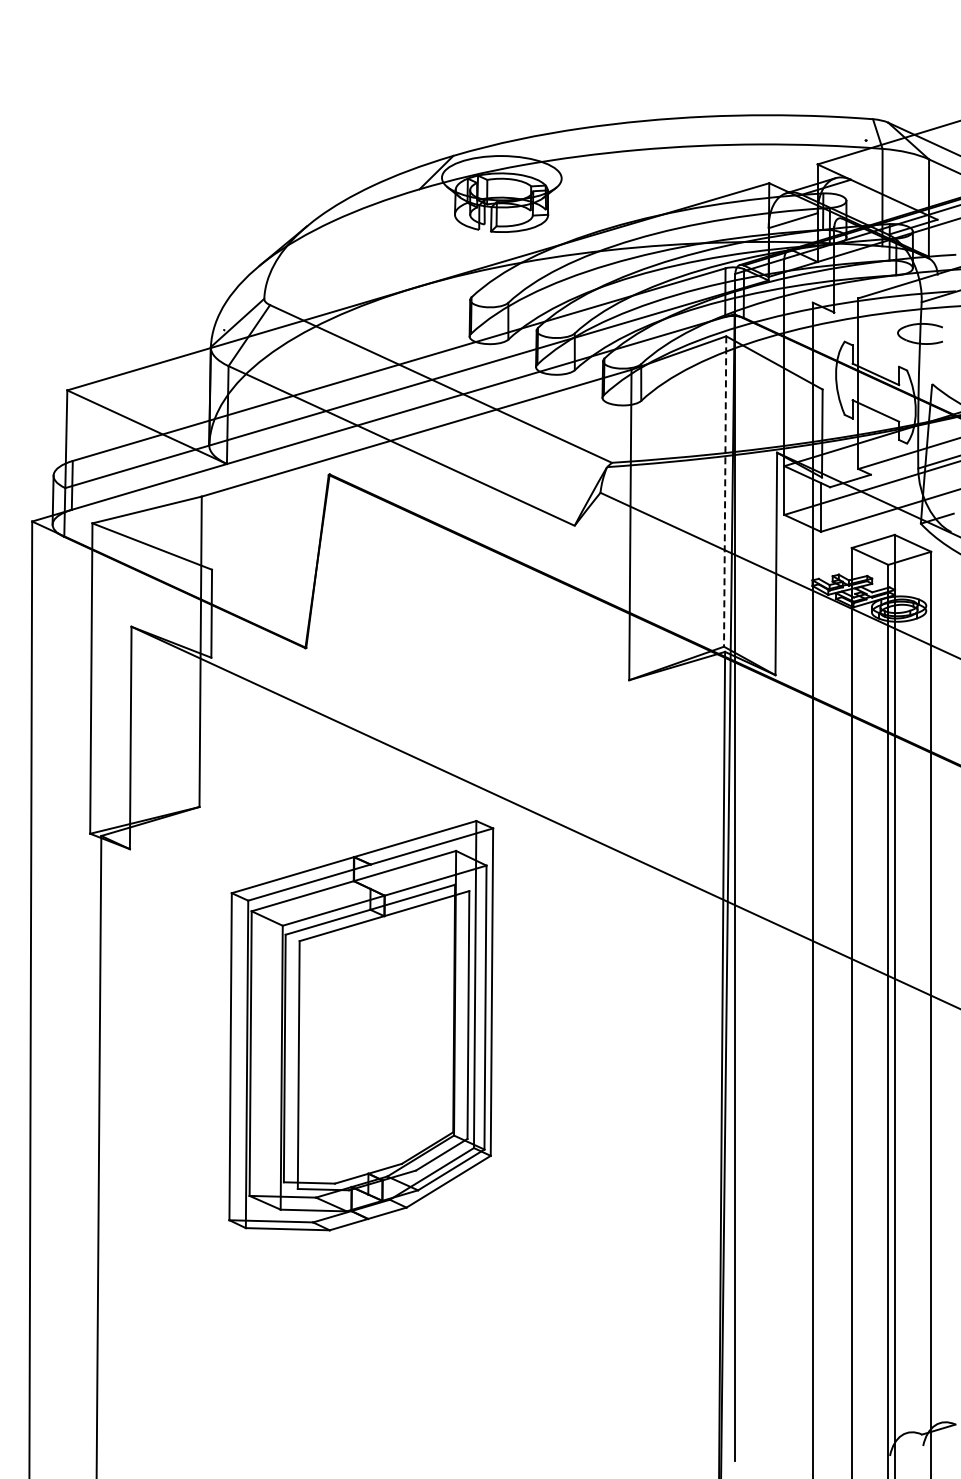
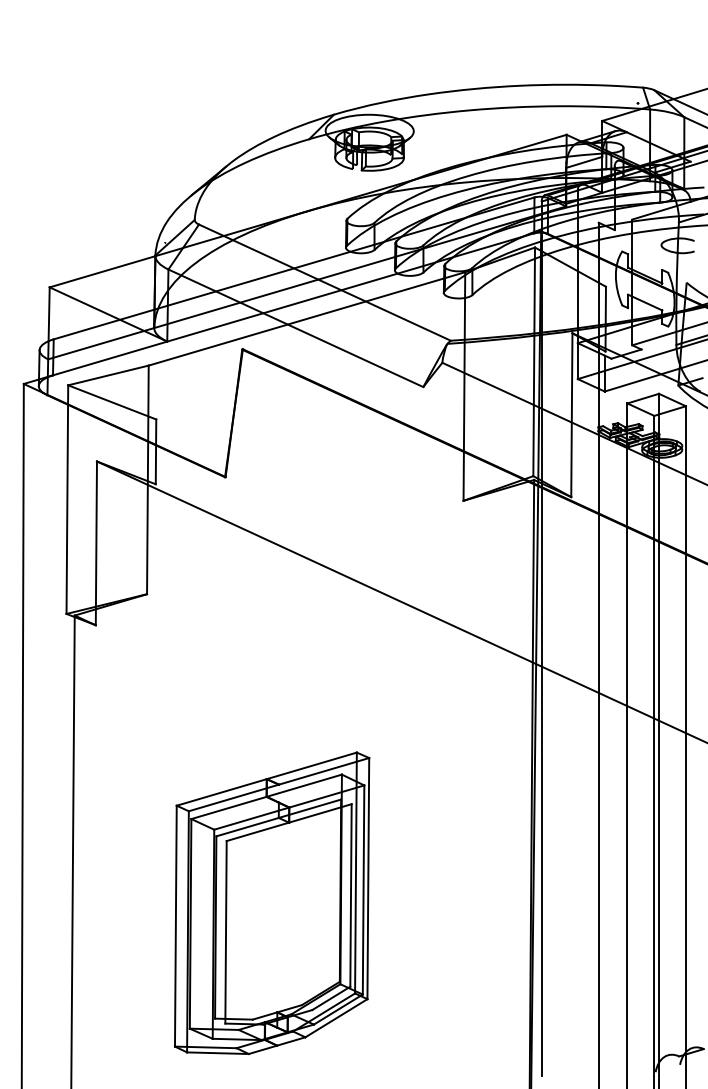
line: (725, 492) -> (534, 362), dashed -> solid
part: (361, 1025) -> (272, 903), moved

